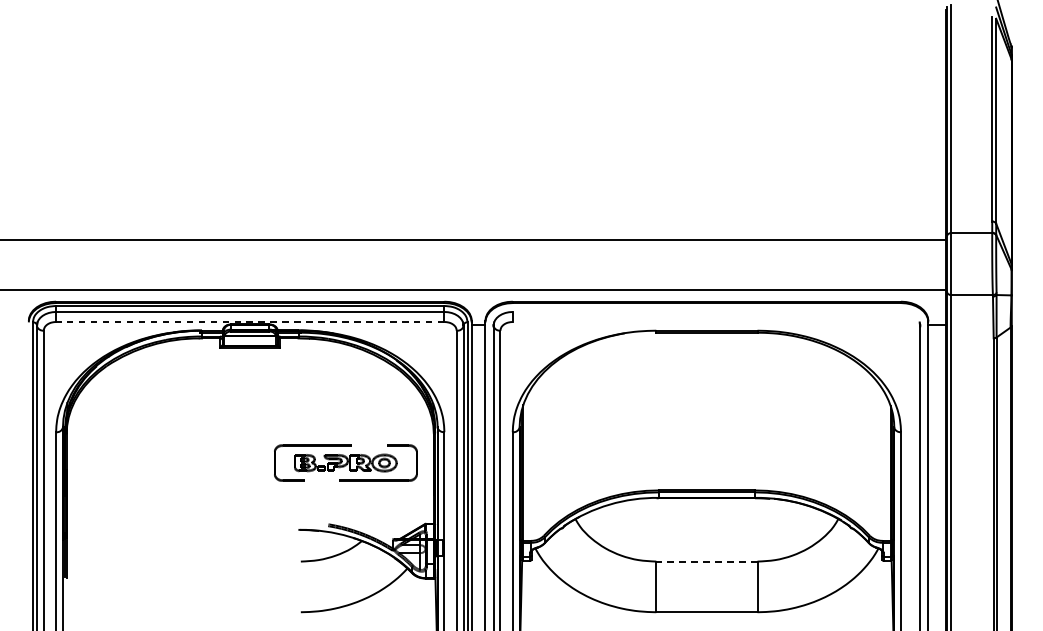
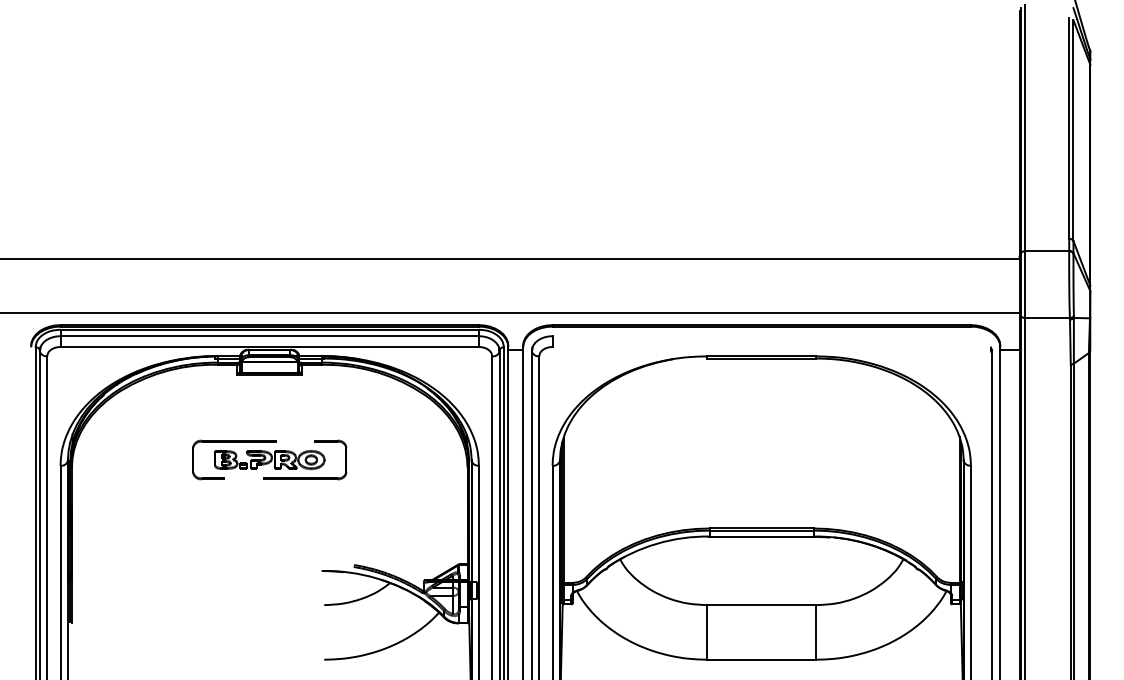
line: (250, 321) -> (269, 346), dashed -> solid
part: (345, 462) -> (269, 459), moved
line: (706, 561) -> (761, 605), dashed -> solid

